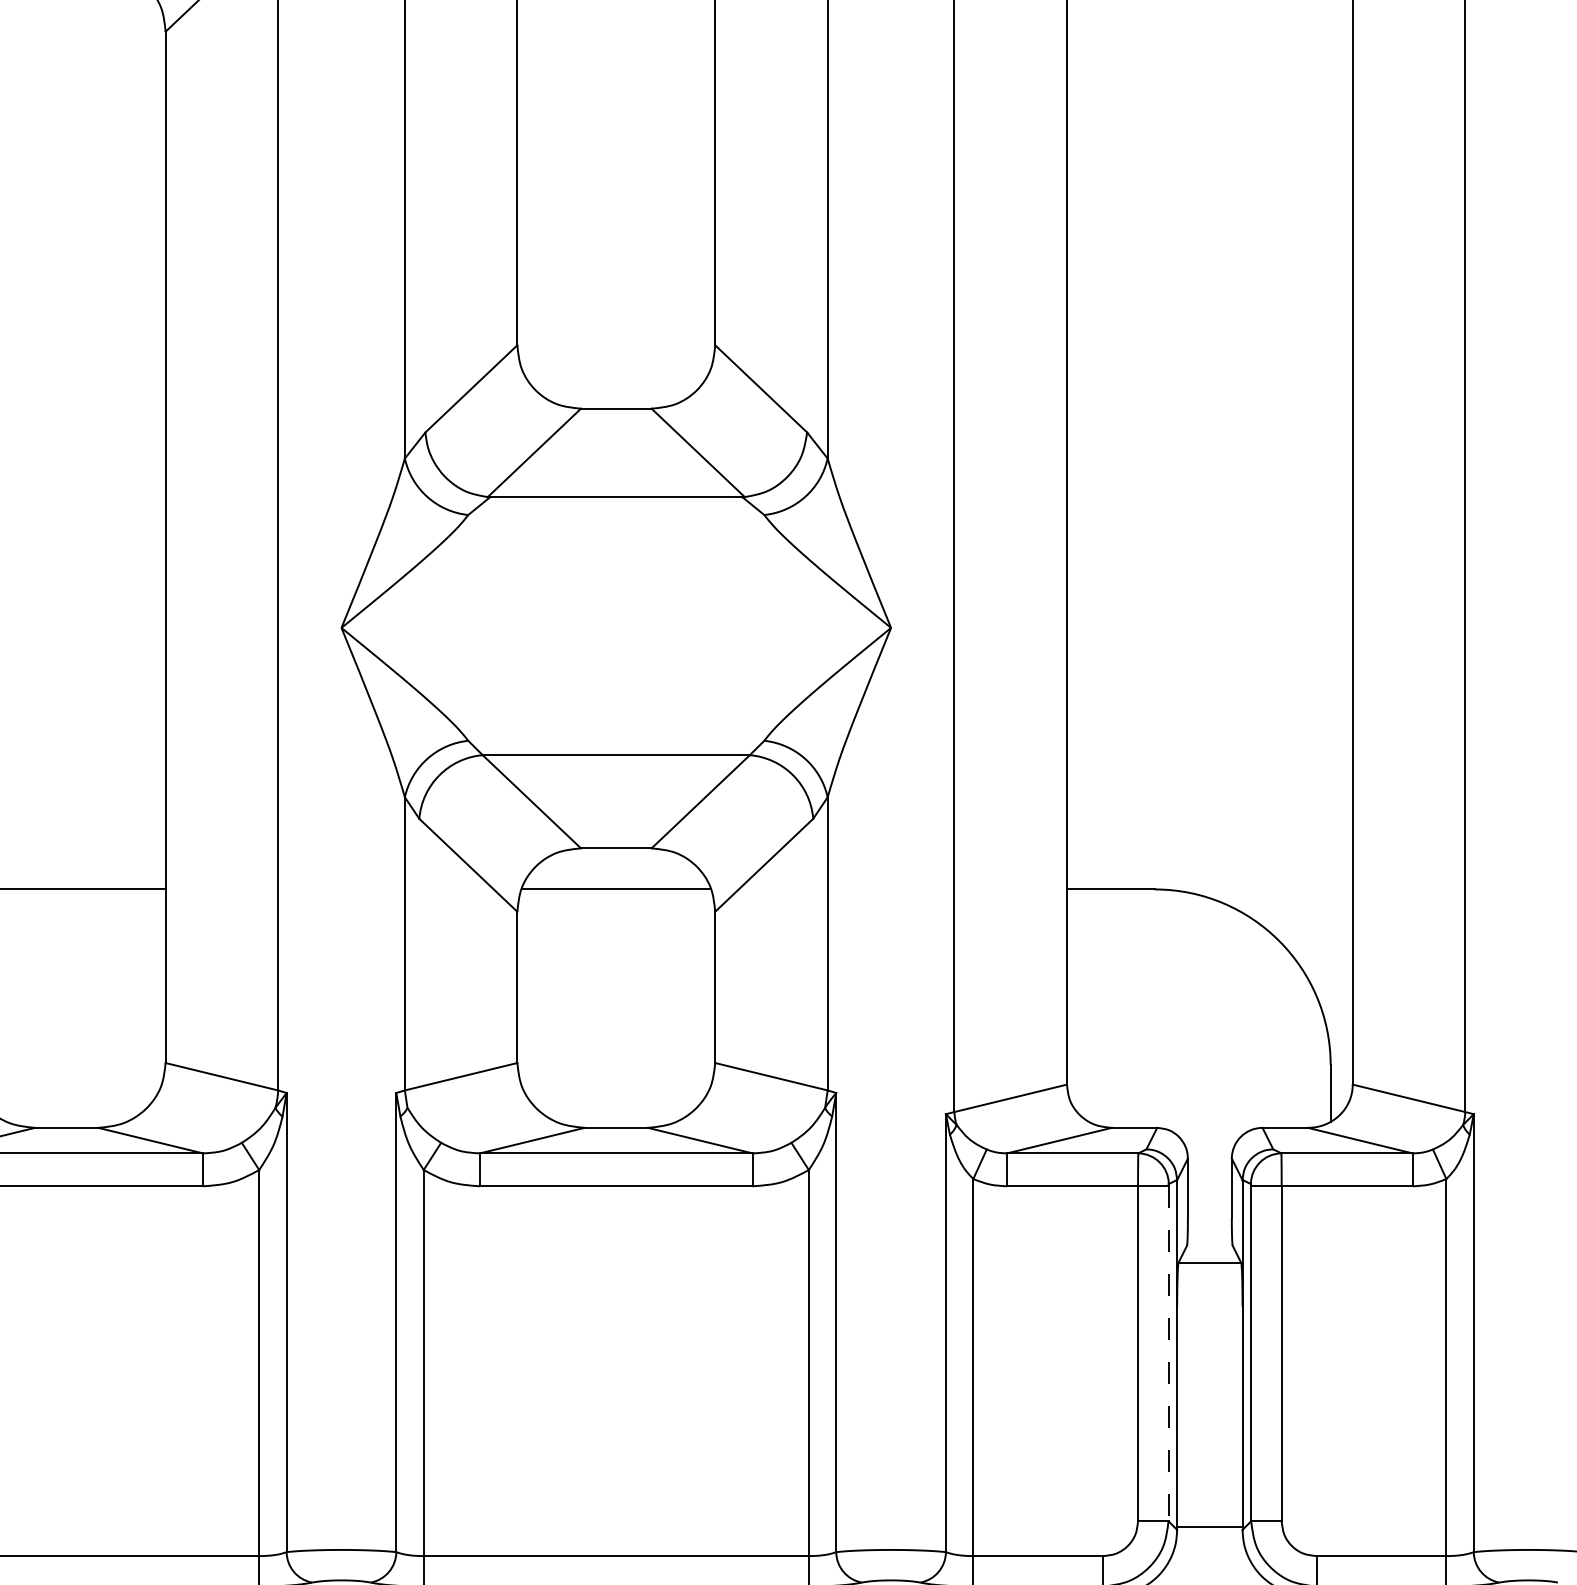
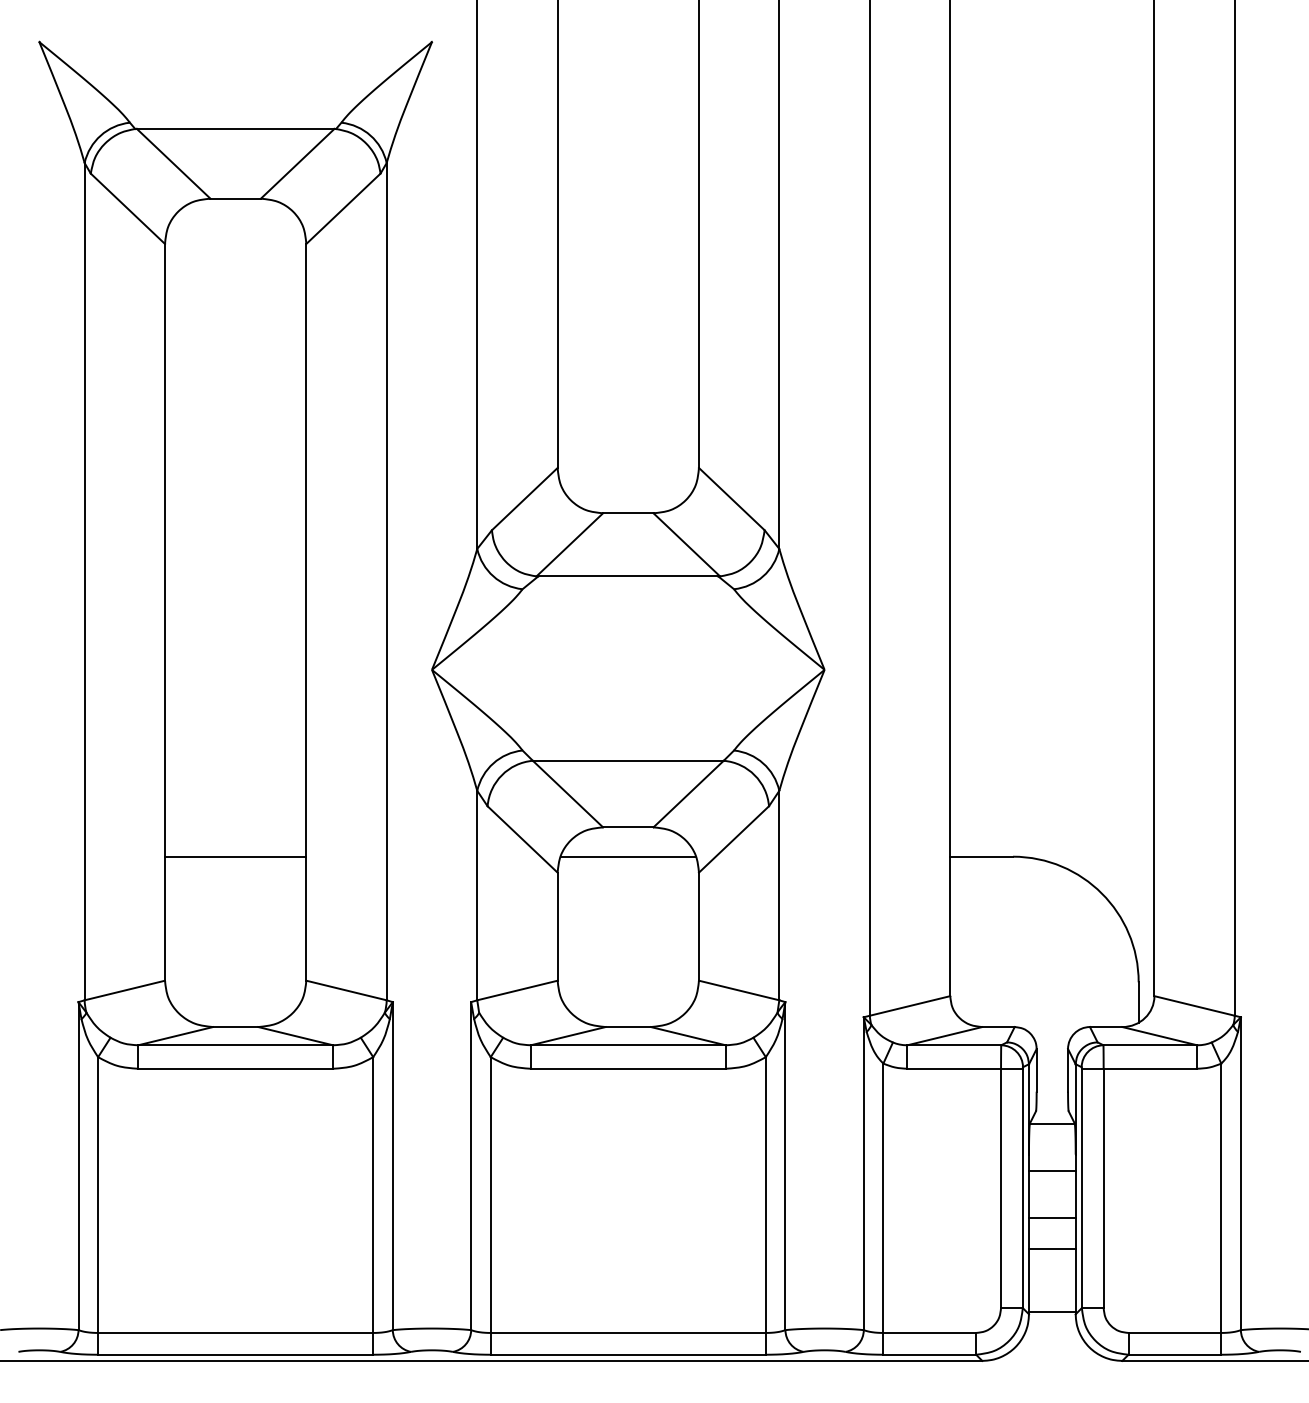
line: (1208, 1328) -> (1051, 1170), added
line: (1168, 1353) -> (1022, 1188), dashed -> solid
line: (1208, 1394) -> (1051, 1217), added
line: (1208, 1439) -> (1051, 1249), added

